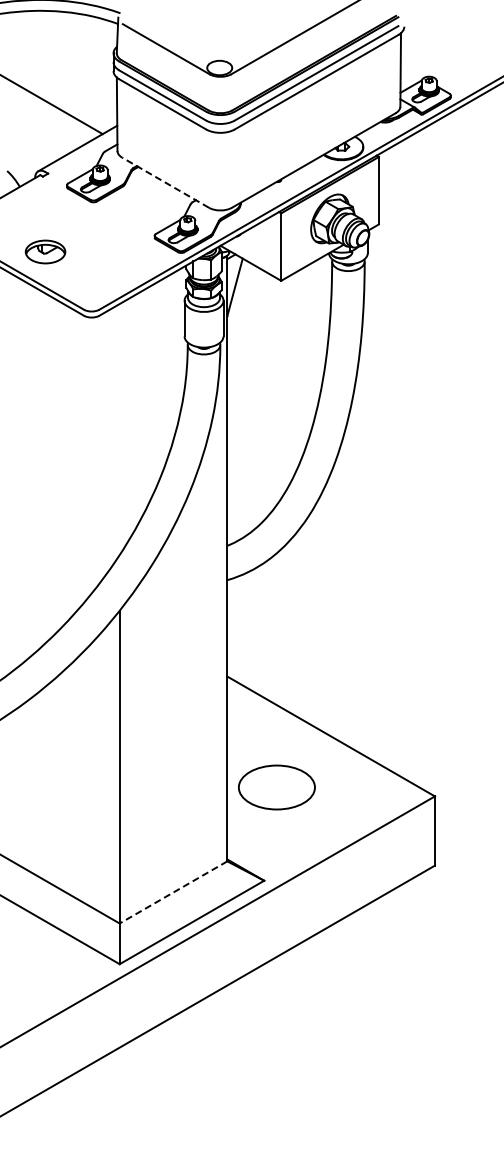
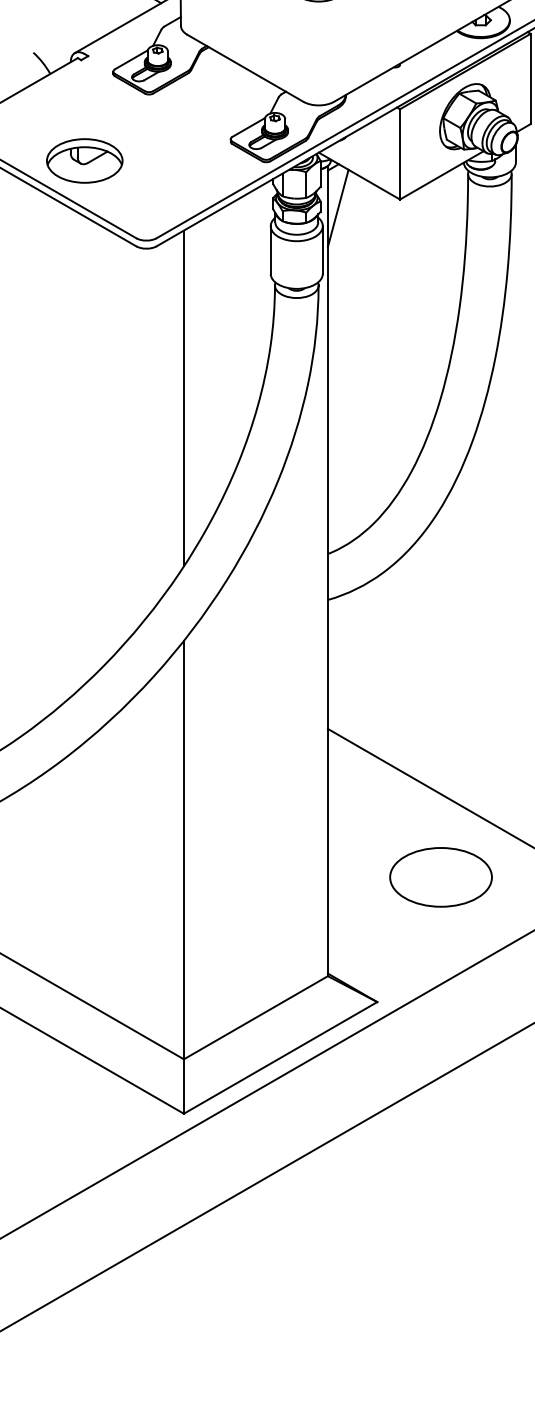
line: (165, 182) -> (245, 67), dashed -> solid
part: (45, 251) -> (84, 160), size x1.43
line: (119, 429) -> (183, 398), added
part: (276, 787) -> (440, 877), moved
line: (173, 892) -> (255, 1017), dashed -> solid

